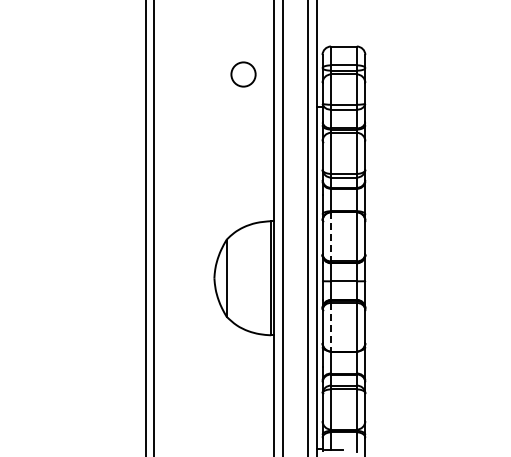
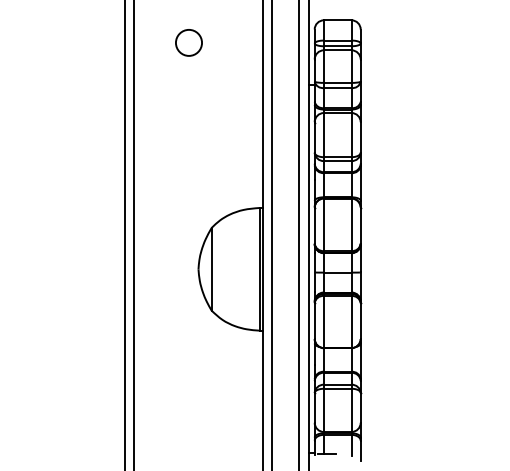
circle: (243, 74) -> (188, 42), moved
line: (331, 237) -> (324, 225), dashed -> solid
line: (331, 327) -> (324, 322), dashed -> solid

